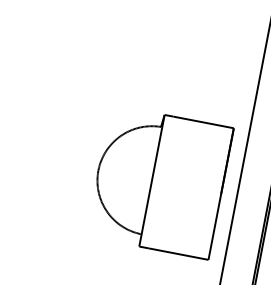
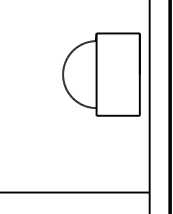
part: (159, 182) -> (101, 74), moved

